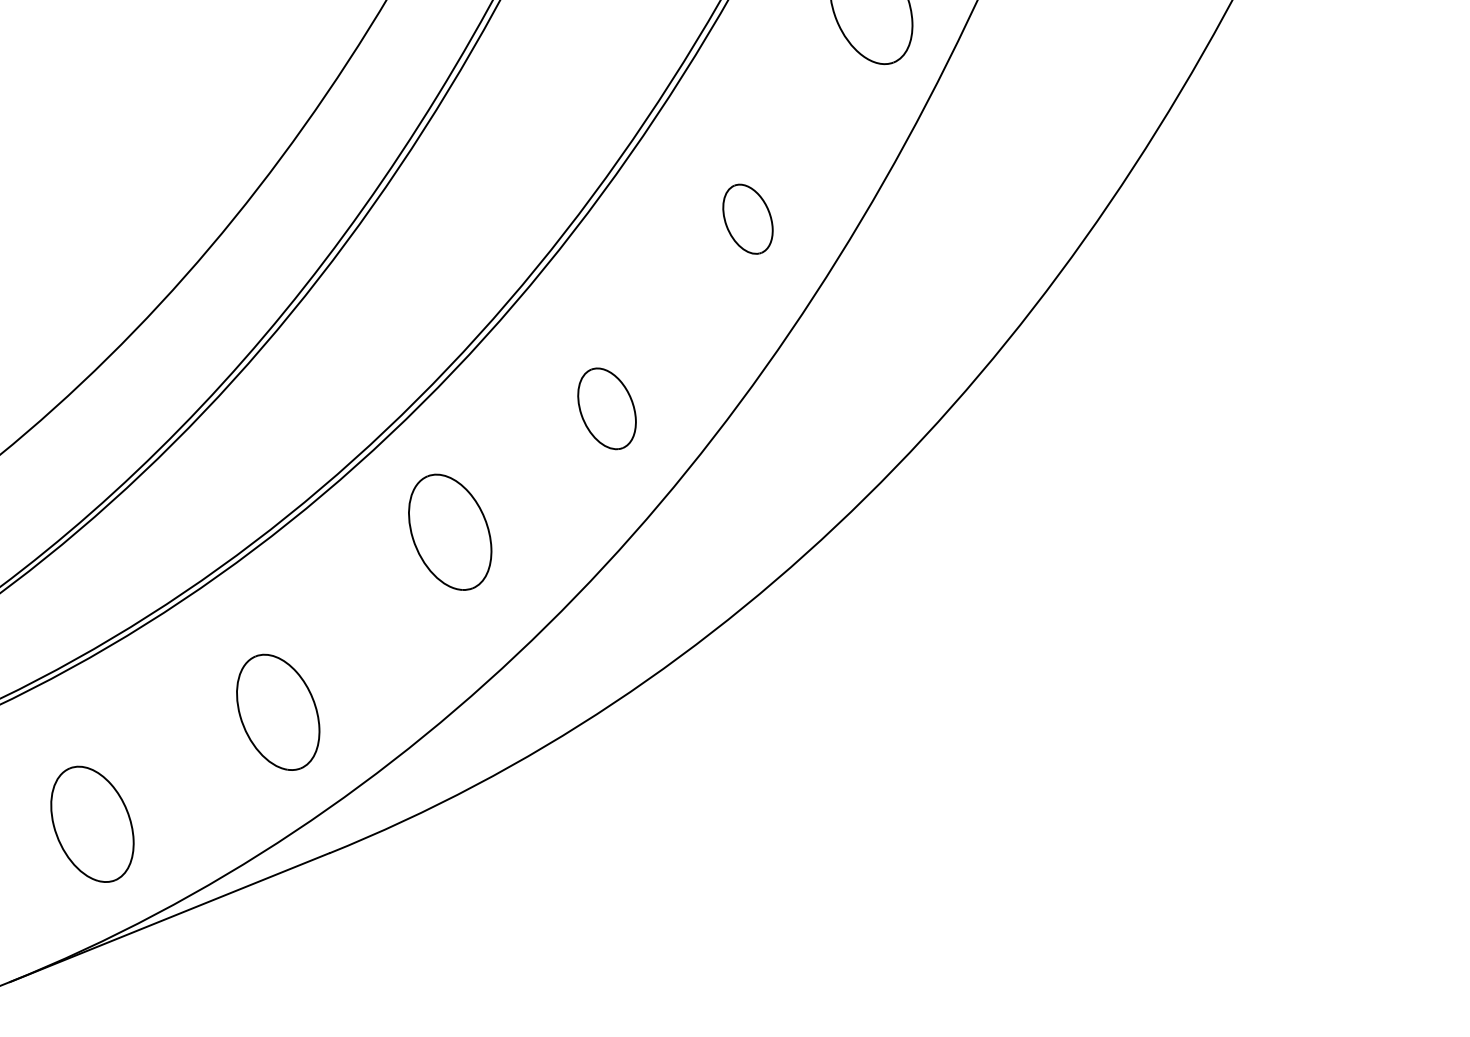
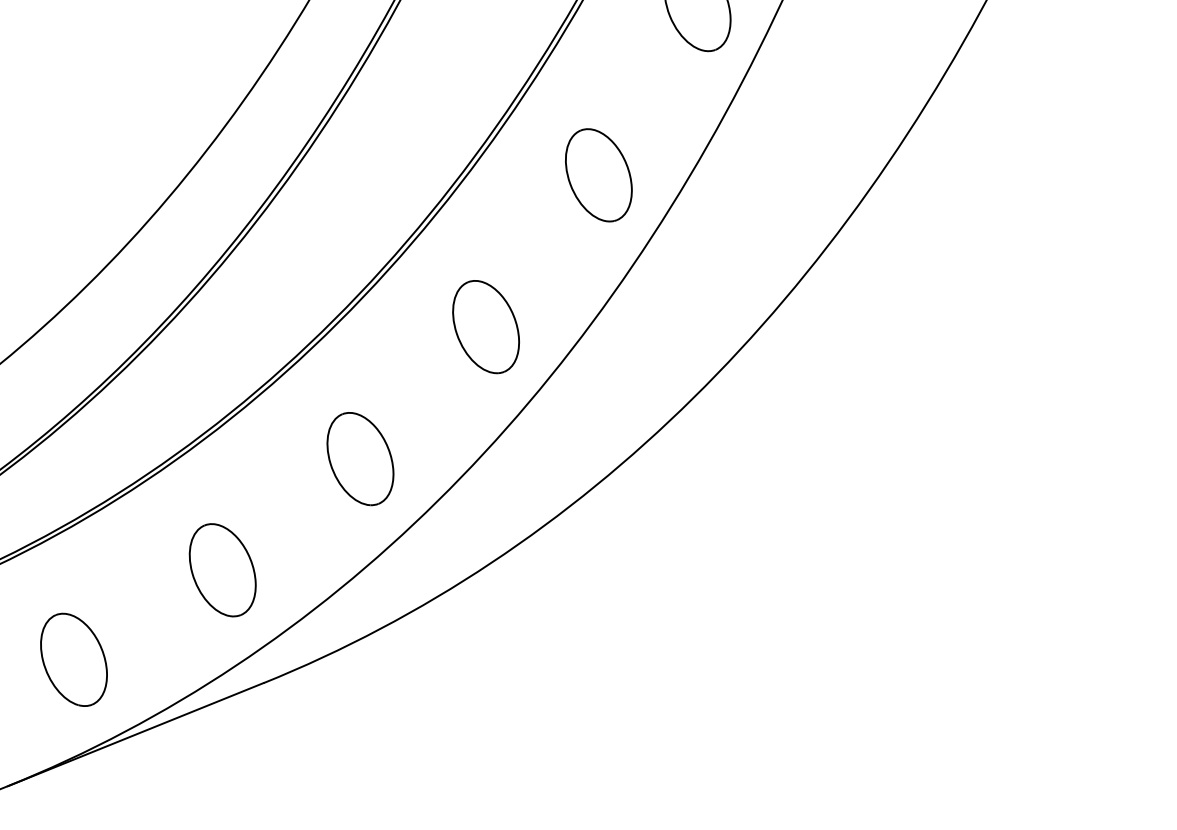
part: (747, 219) -> (598, 175), size x1.67
part: (606, 409) -> (485, 327), size x1.43
part: (450, 532) -> (360, 459), moved

